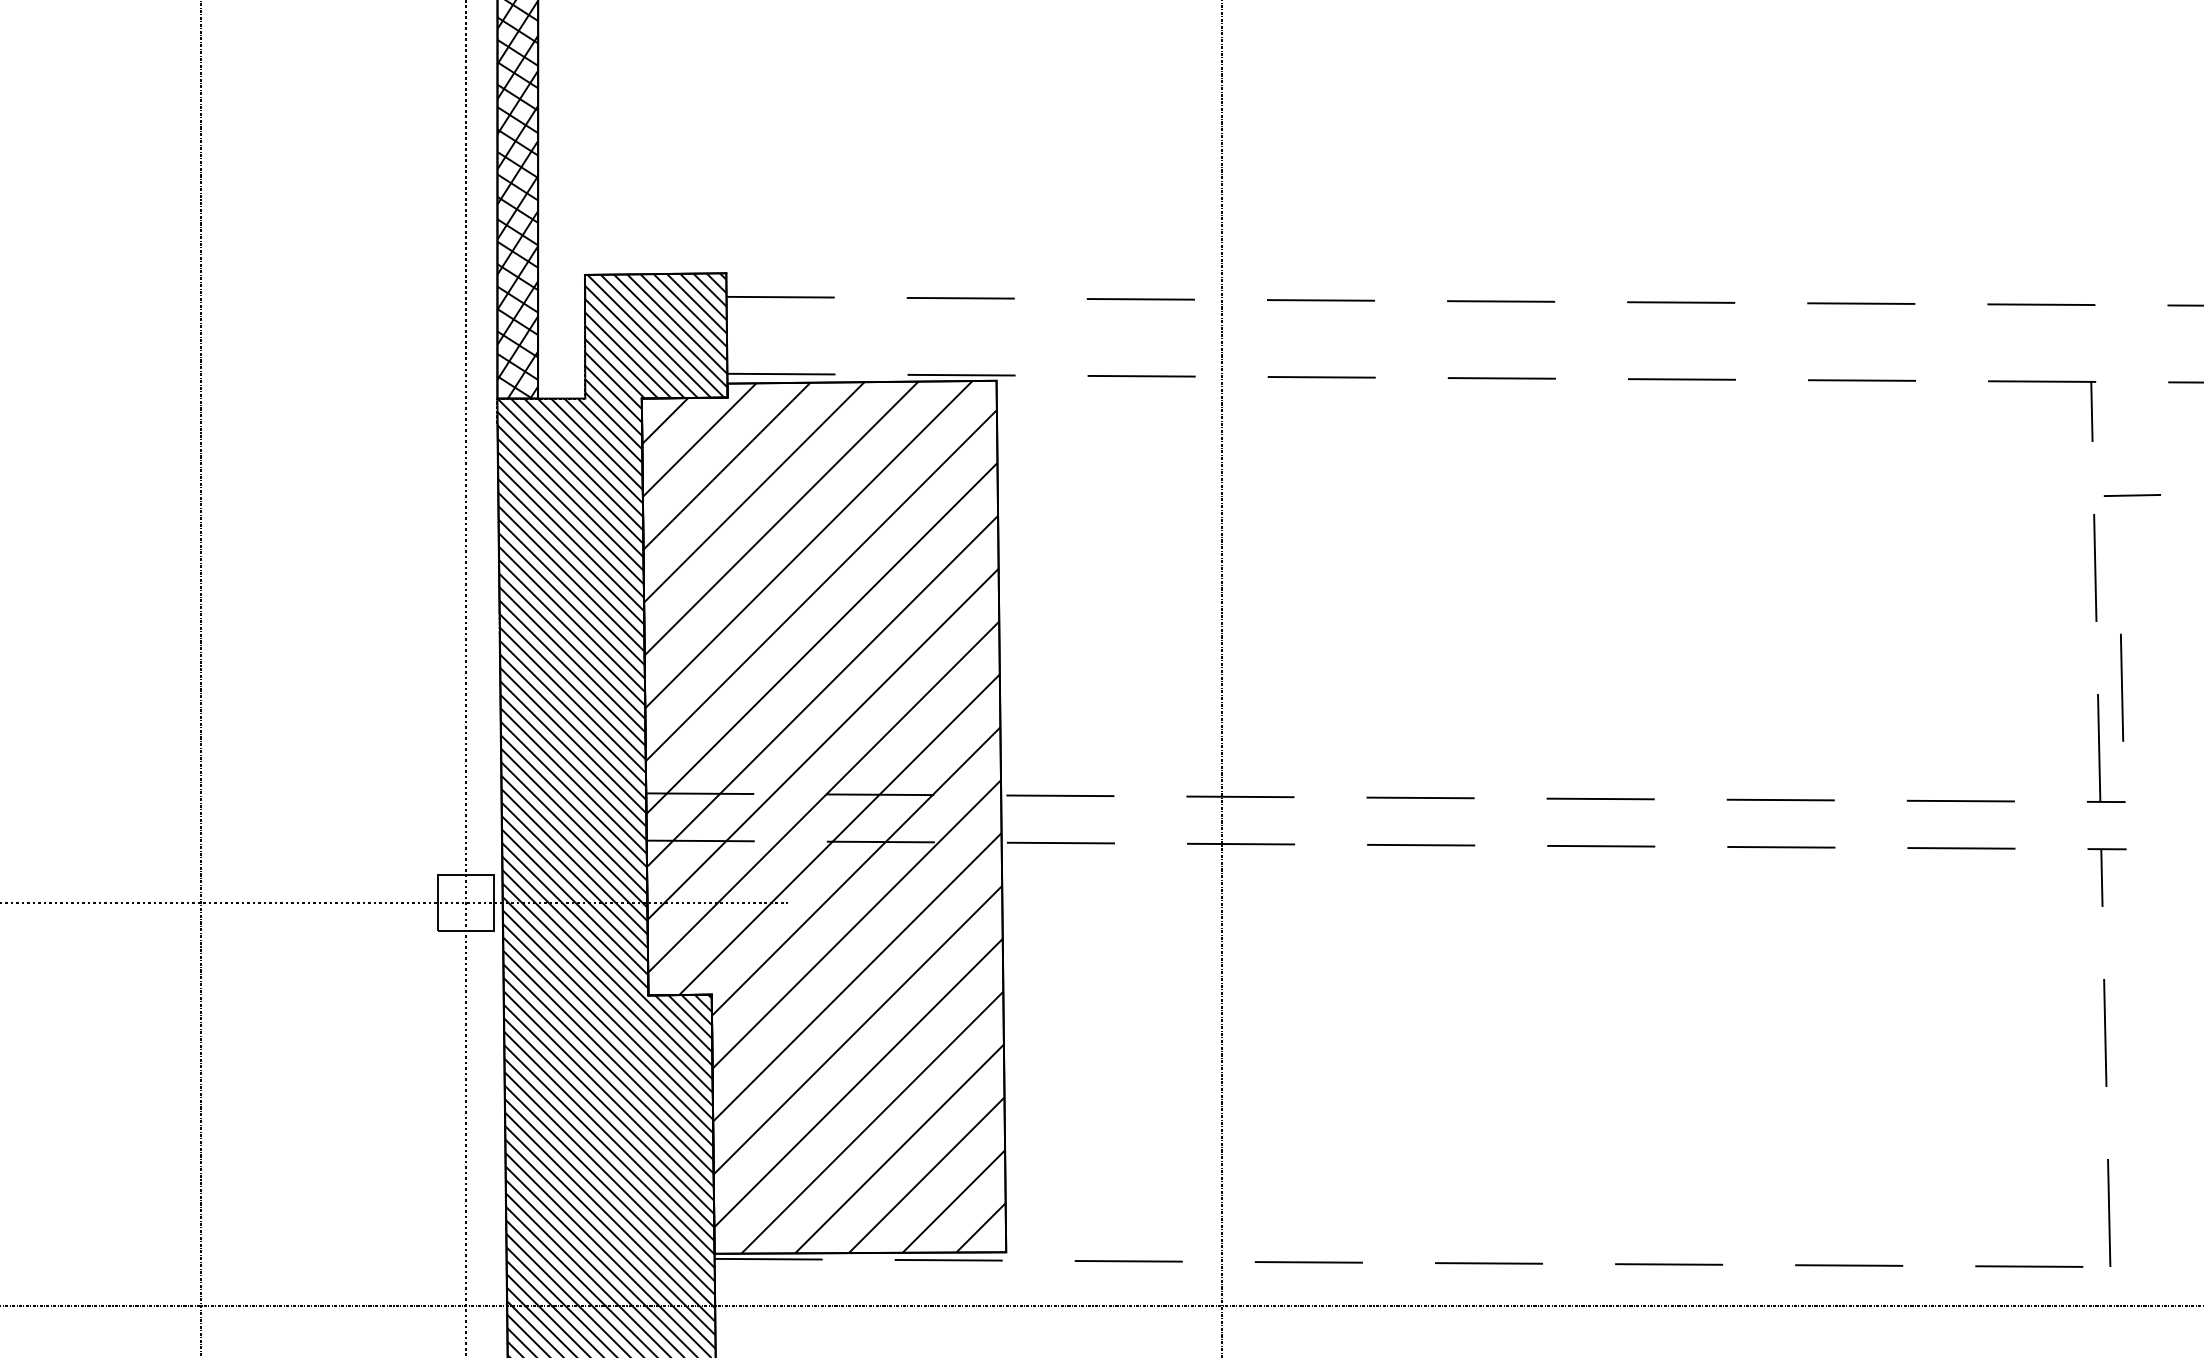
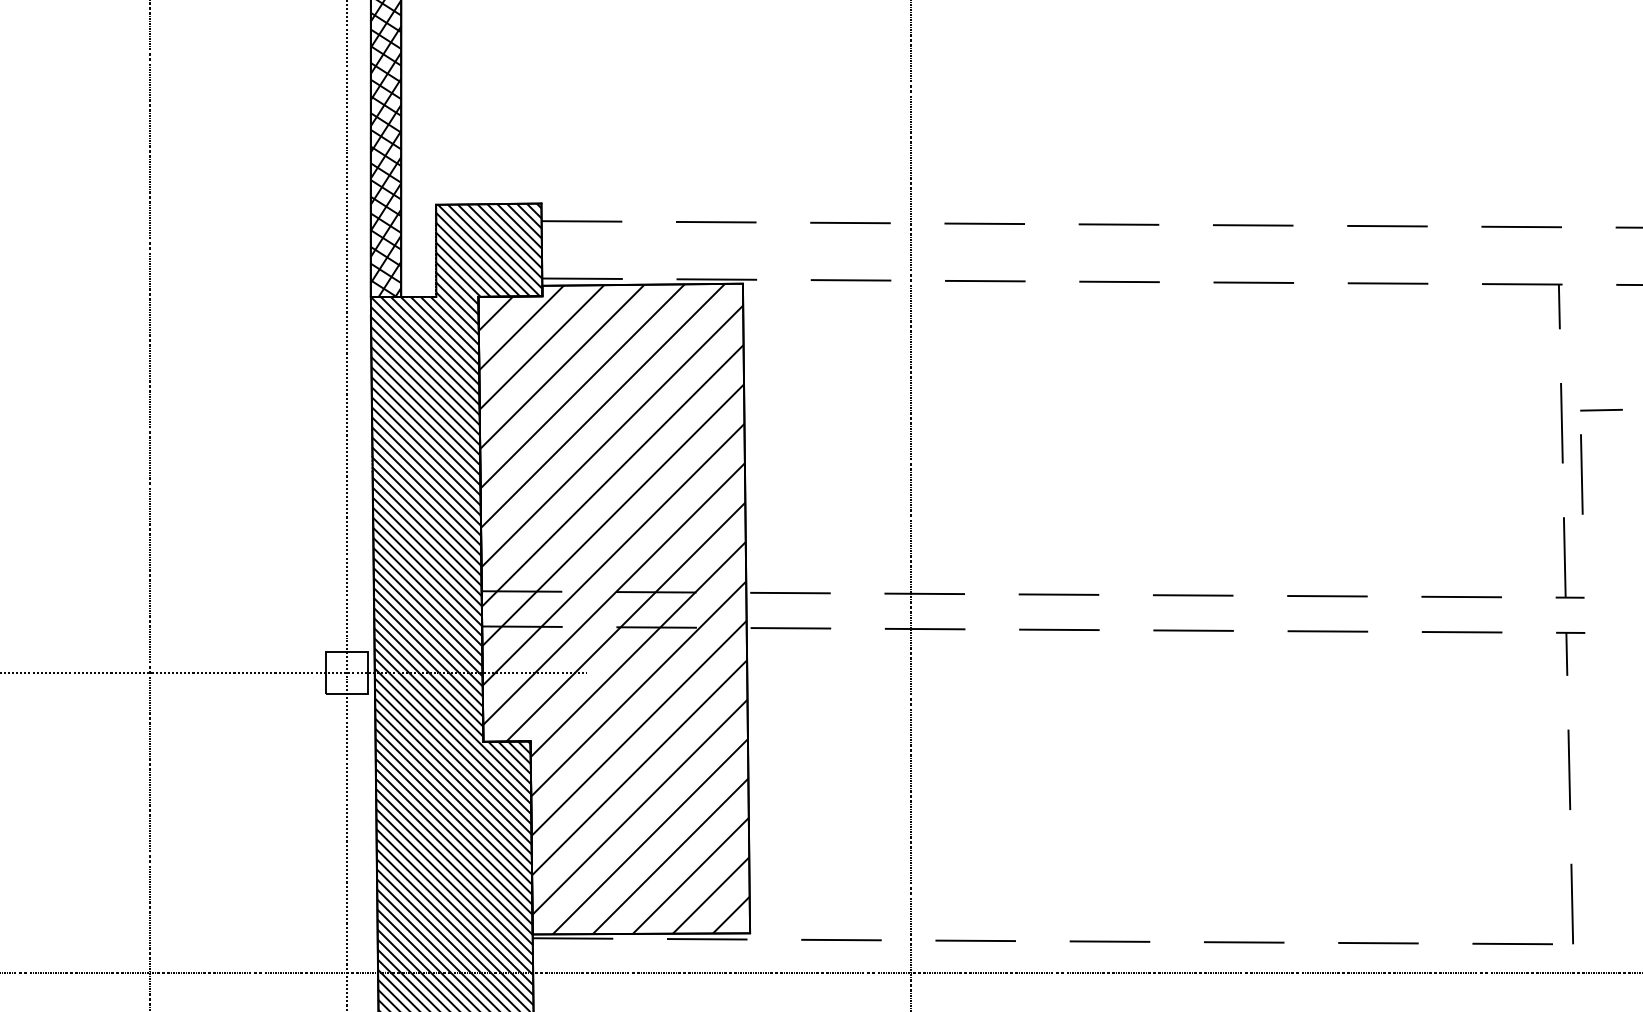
line: (2131, 495) -> (1600, 410), moved
line: (2122, 687) -> (1582, 474), moved

